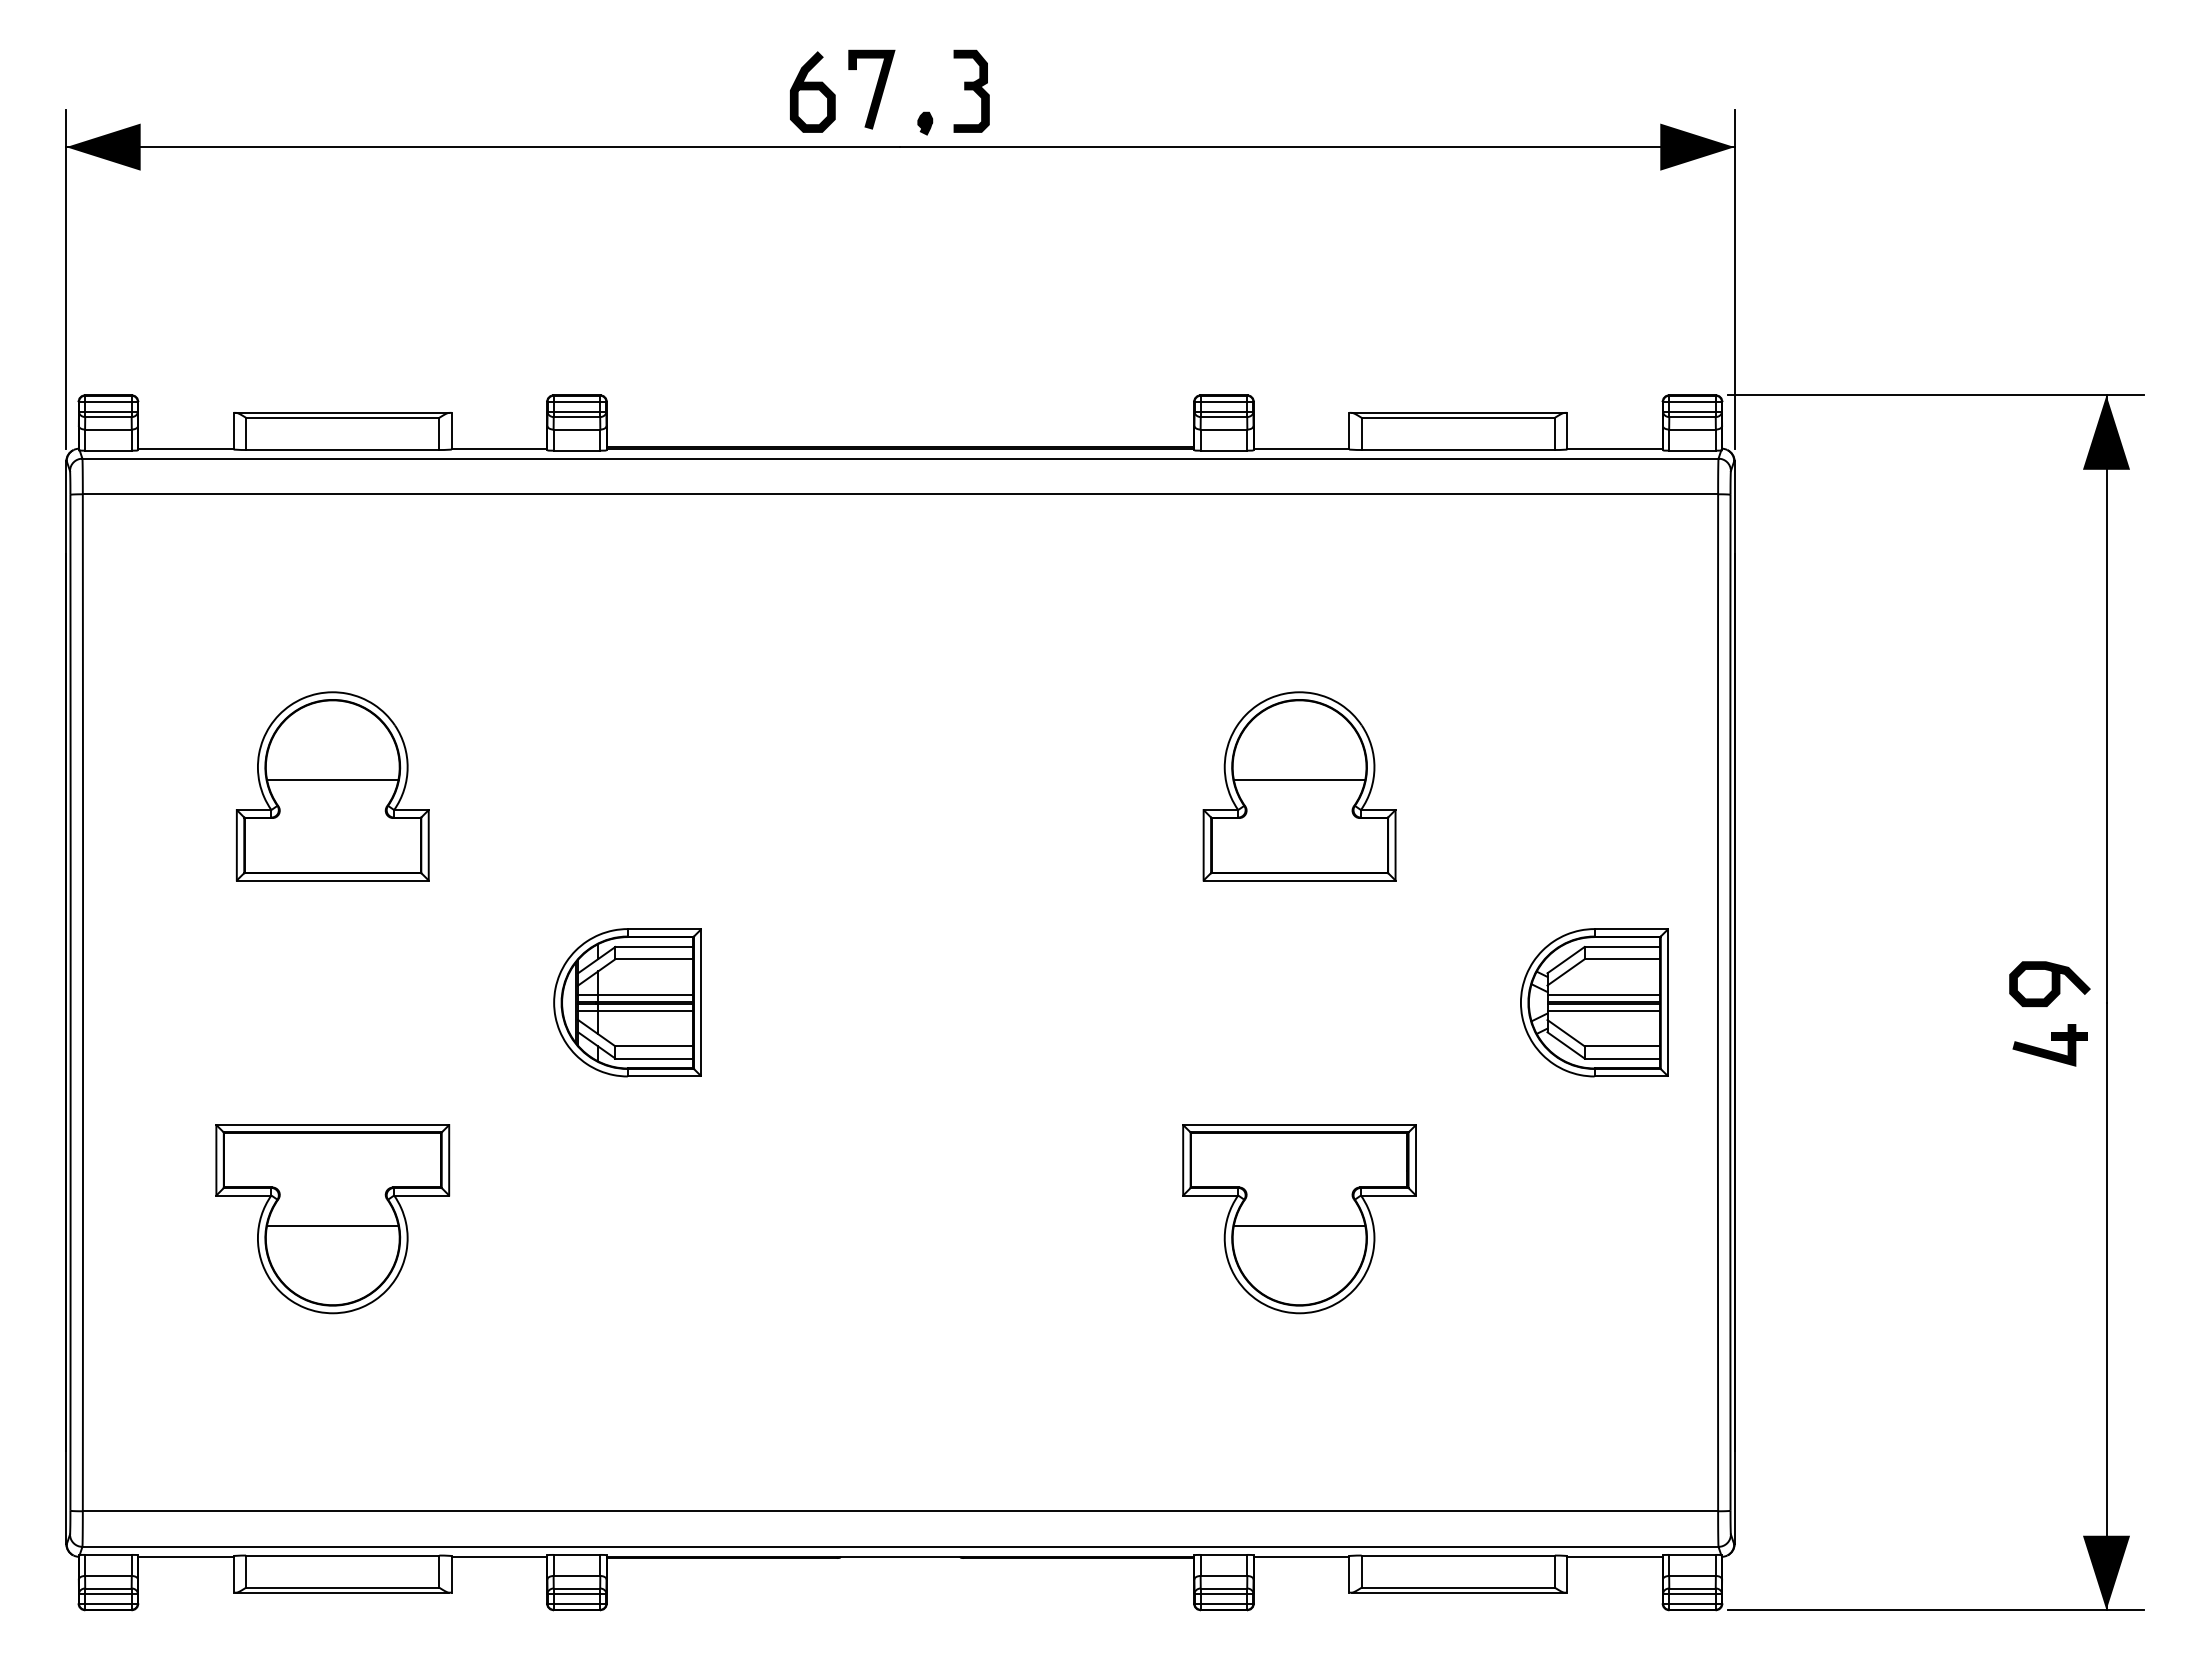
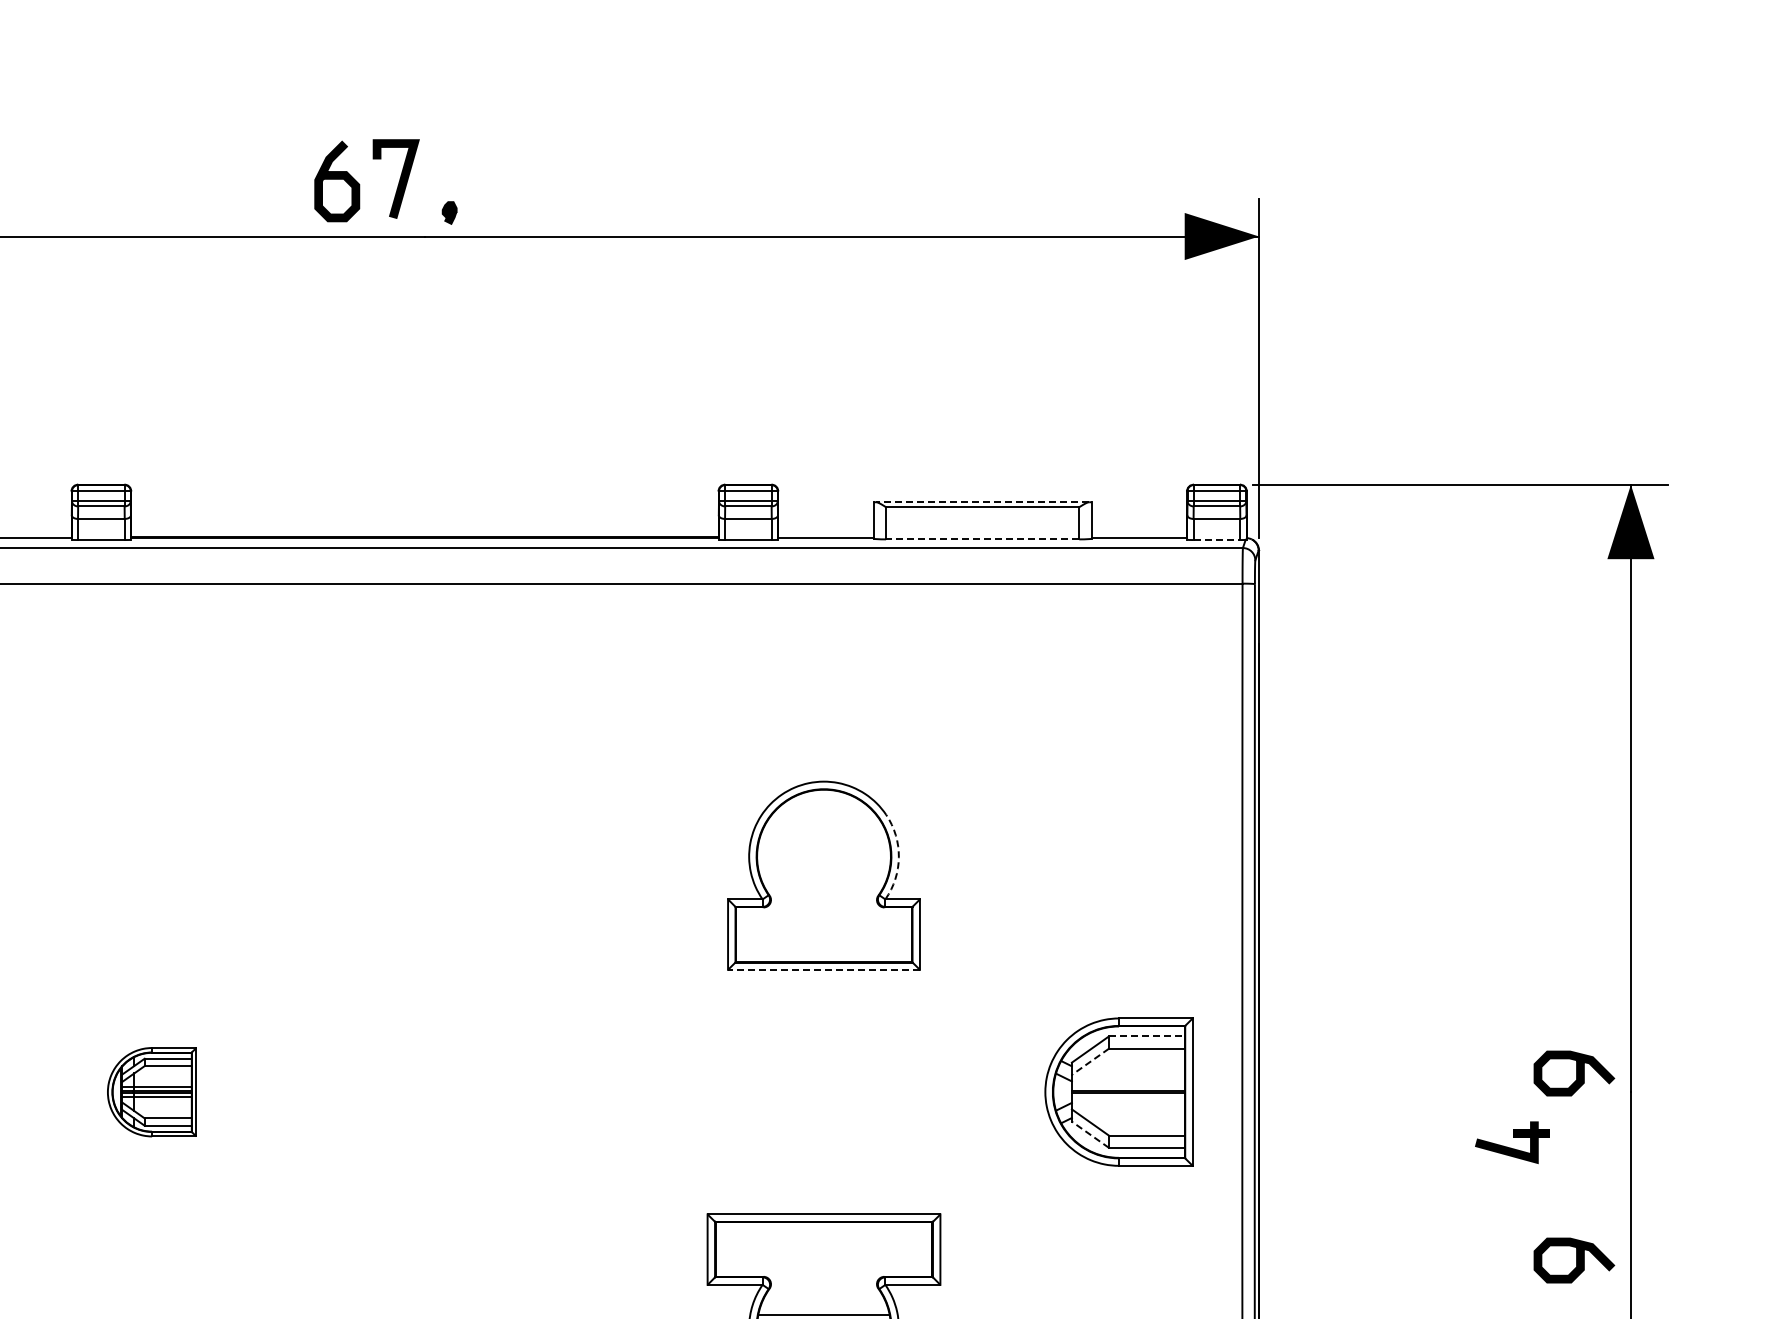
part: (971, 90) -> (495, 179), removed
line: (1457, 412) -> (981, 501), solid -> dashed
line: (1458, 450) -> (982, 539), solid -> dashed
line: (1693, 450) -> (1217, 539), solid -> dashed
arc: (1374, 767) -> (898, 856), solid -> dashed
line: (1299, 779) -> (823, 868), removed
line: (1299, 880) -> (823, 969), solid -> dashed
line: (1622, 946) -> (1146, 1035), solid -> dashed
line: (1566, 972) -> (1090, 1061), solid -> dashed
line: (1603, 994) -> (1127, 1083), removed
part: (627, 1002) -> (151, 1091), size x0.6
line: (1603, 1010) -> (1127, 1099), removed
line: (1566, 1045) -> (1090, 1134), solid -> dashed
part: (2049, 1045) -> (1511, 1142), moved
curve: (2051, 1171) -> (1575, 1260), added

